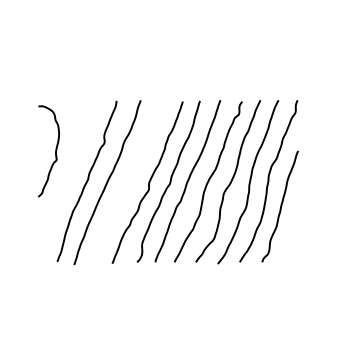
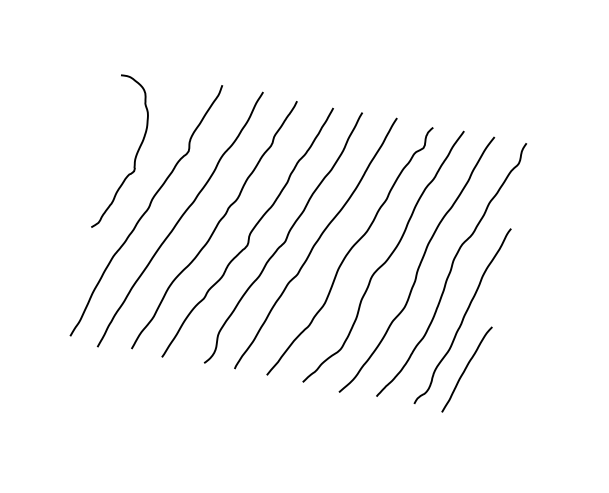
curve: (55, 151) -> (135, 156), moved
curve: (128, 181) -> (215, 224), added
curve: (288, 236) -> (466, 369), added

